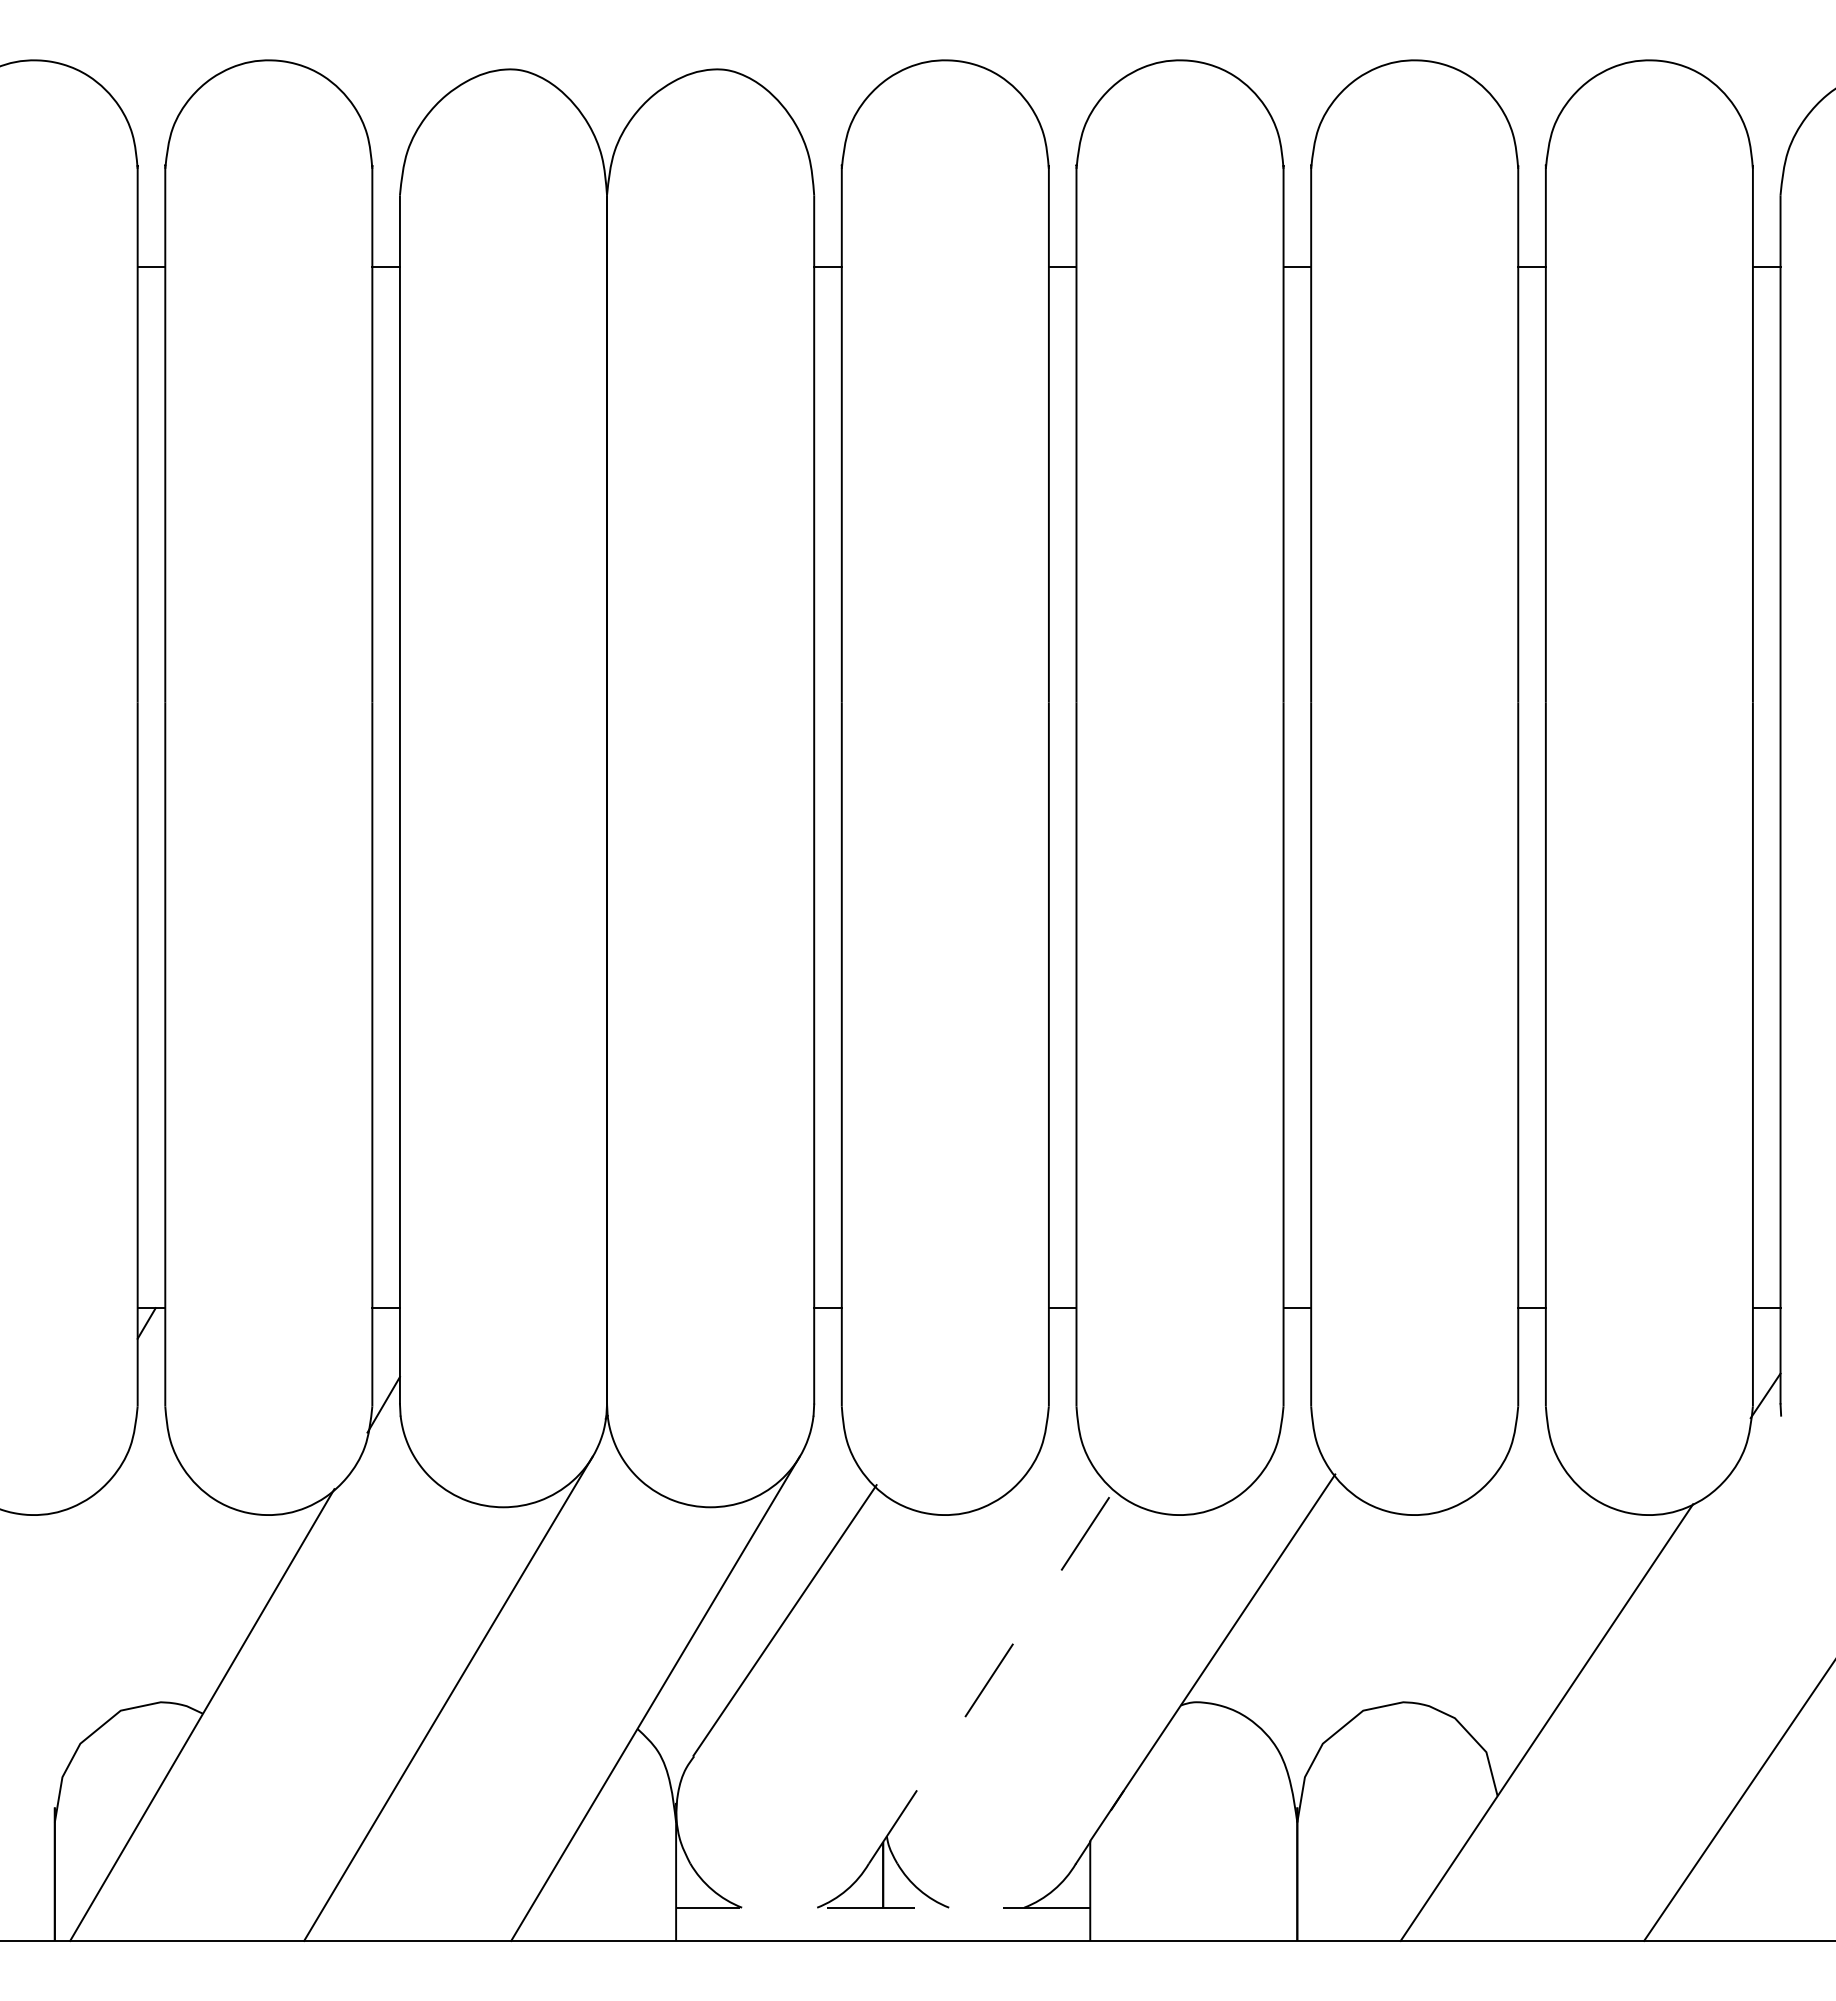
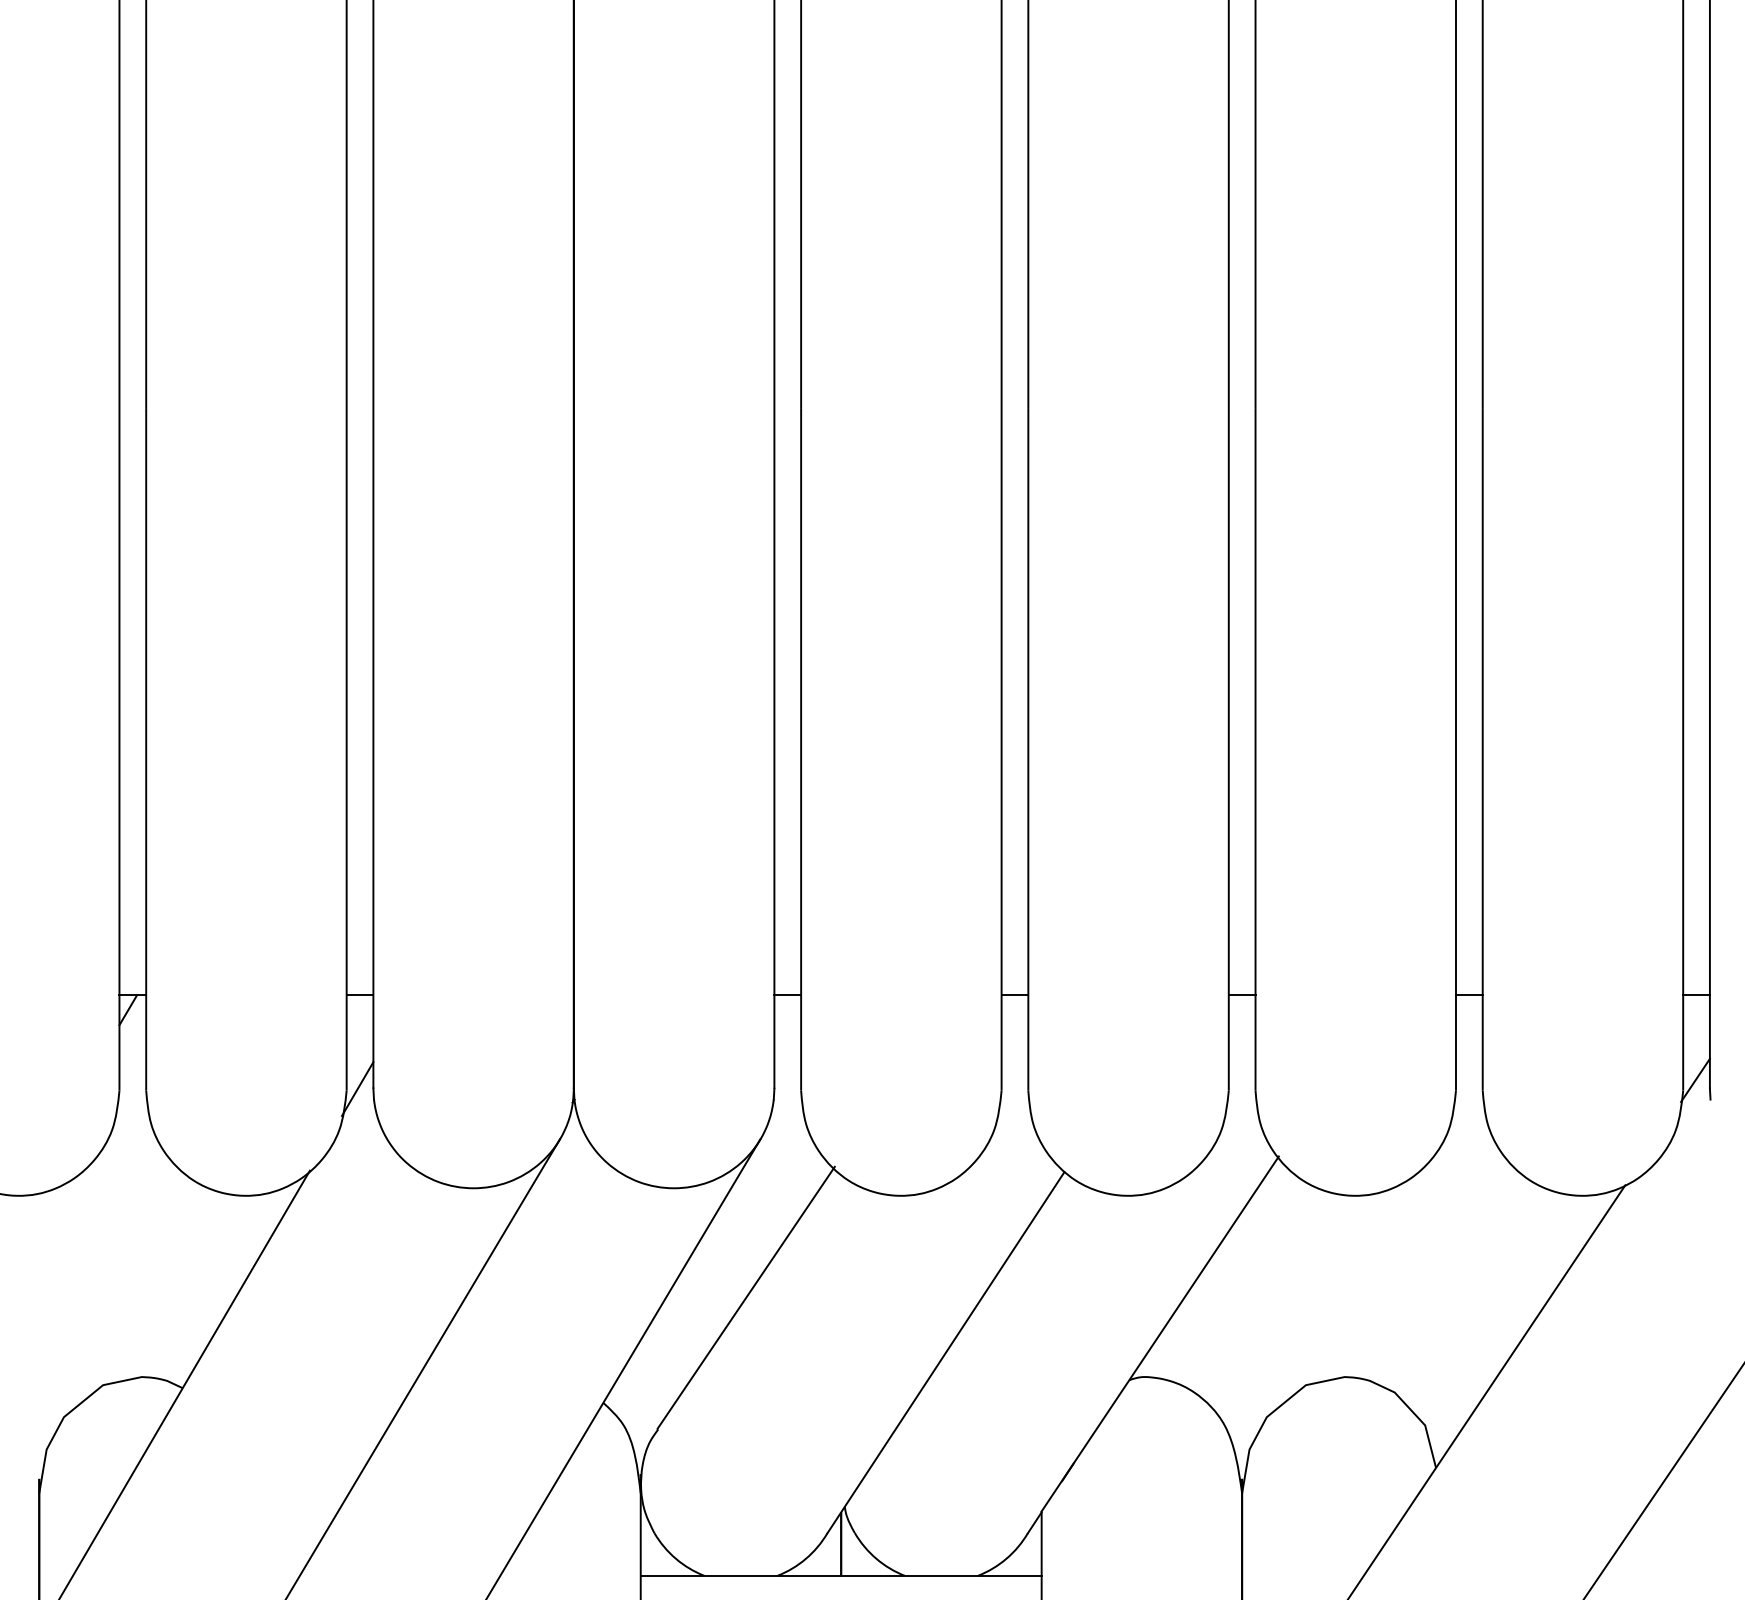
line: (991, 1676) -> (946, 1352), dashed -> solid
line: (882, 1907) -> (840, 1575), dashed -> solid

